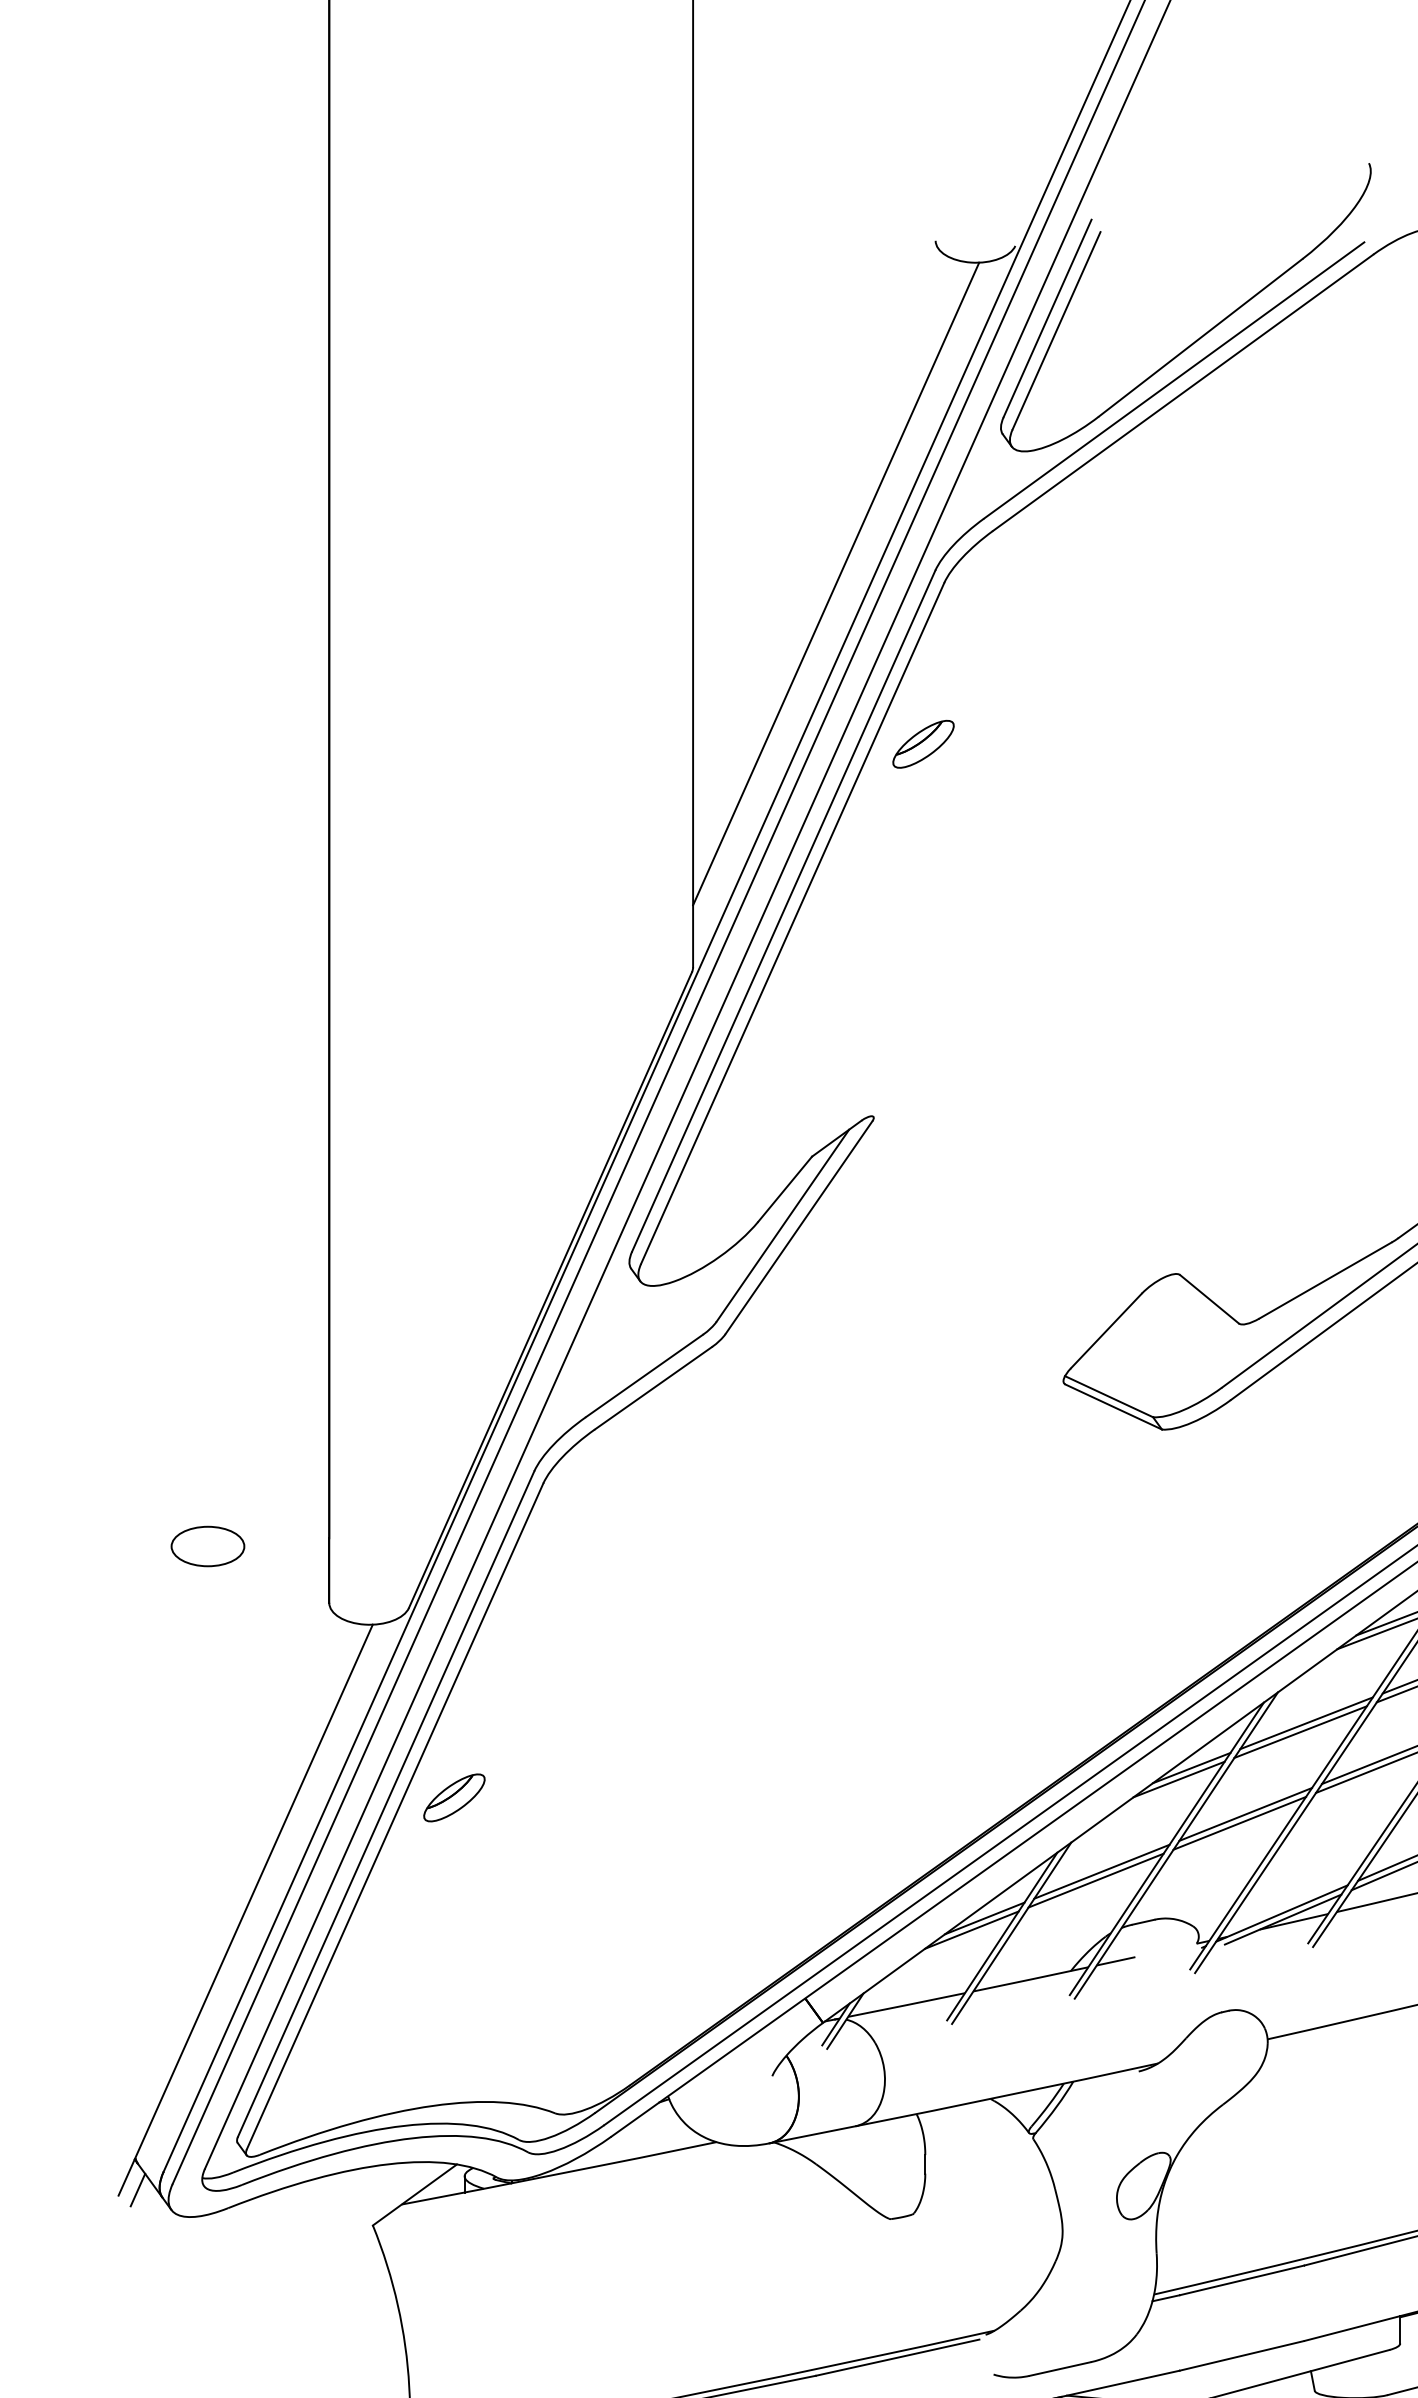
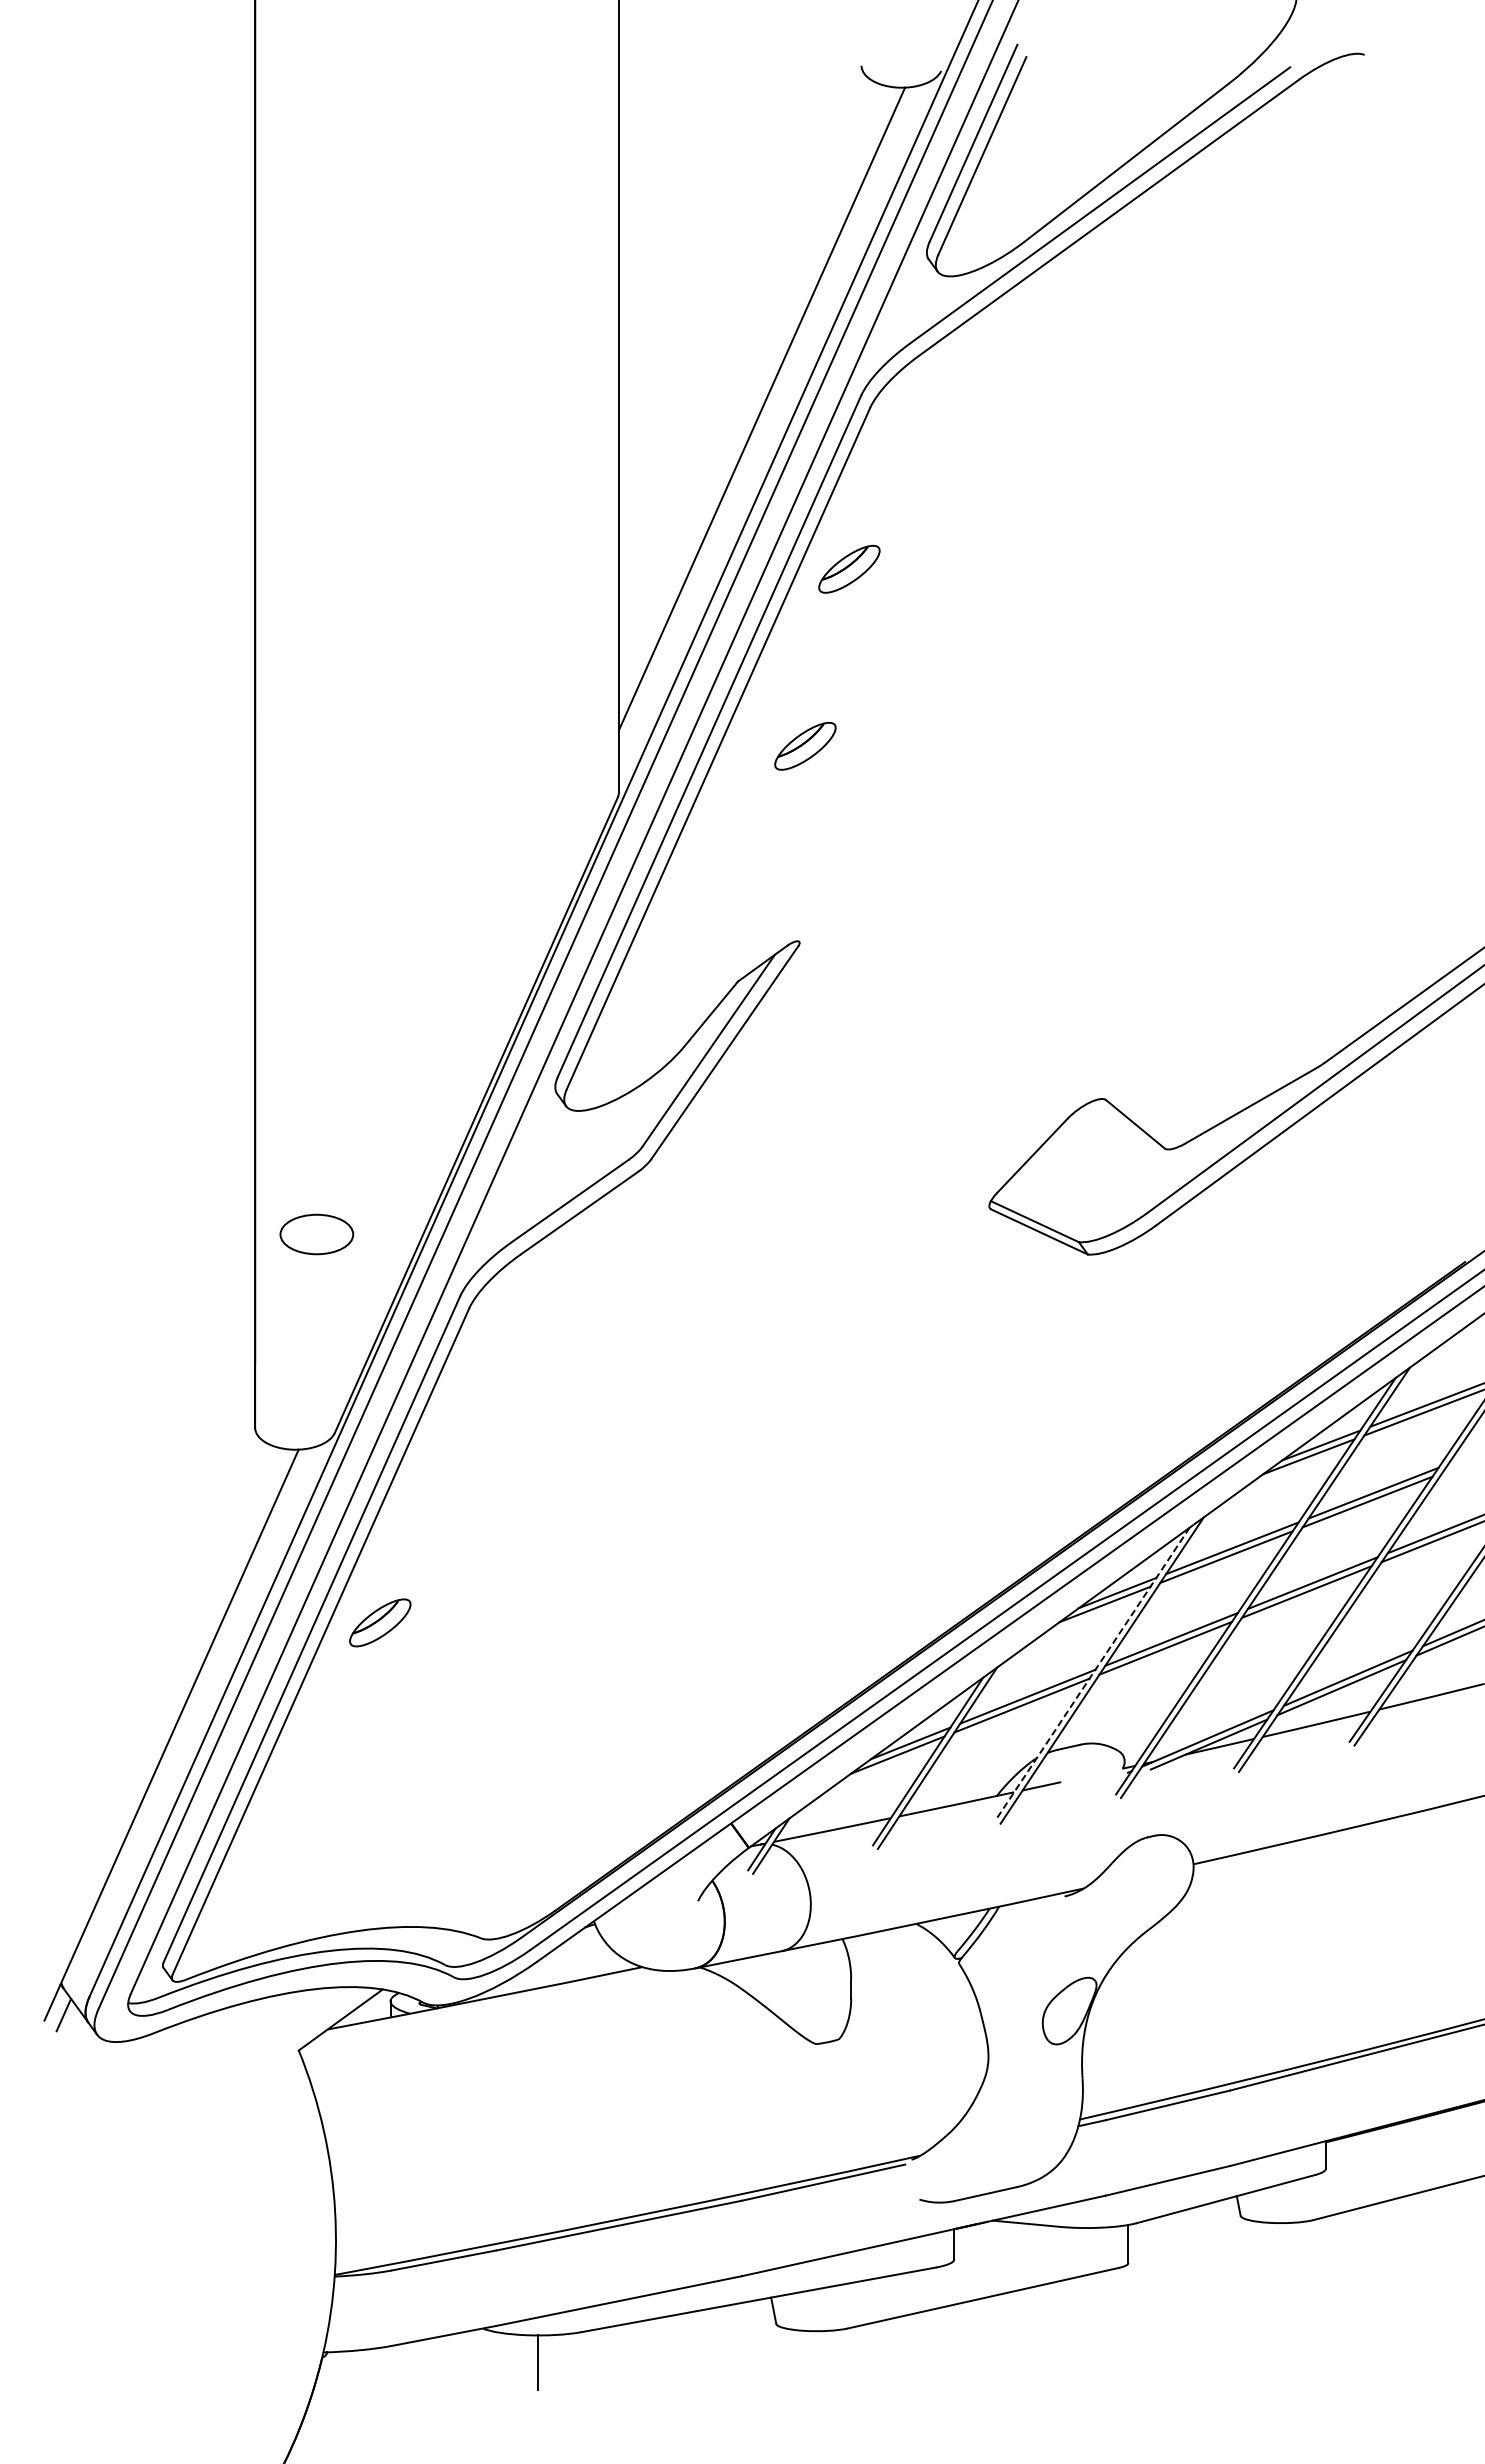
part: (879, 920) -> (805, 745), added
part: (207, 1546) -> (316, 1234), moved
line: (1166, 1849) -> (1092, 1674), solid -> dashed

